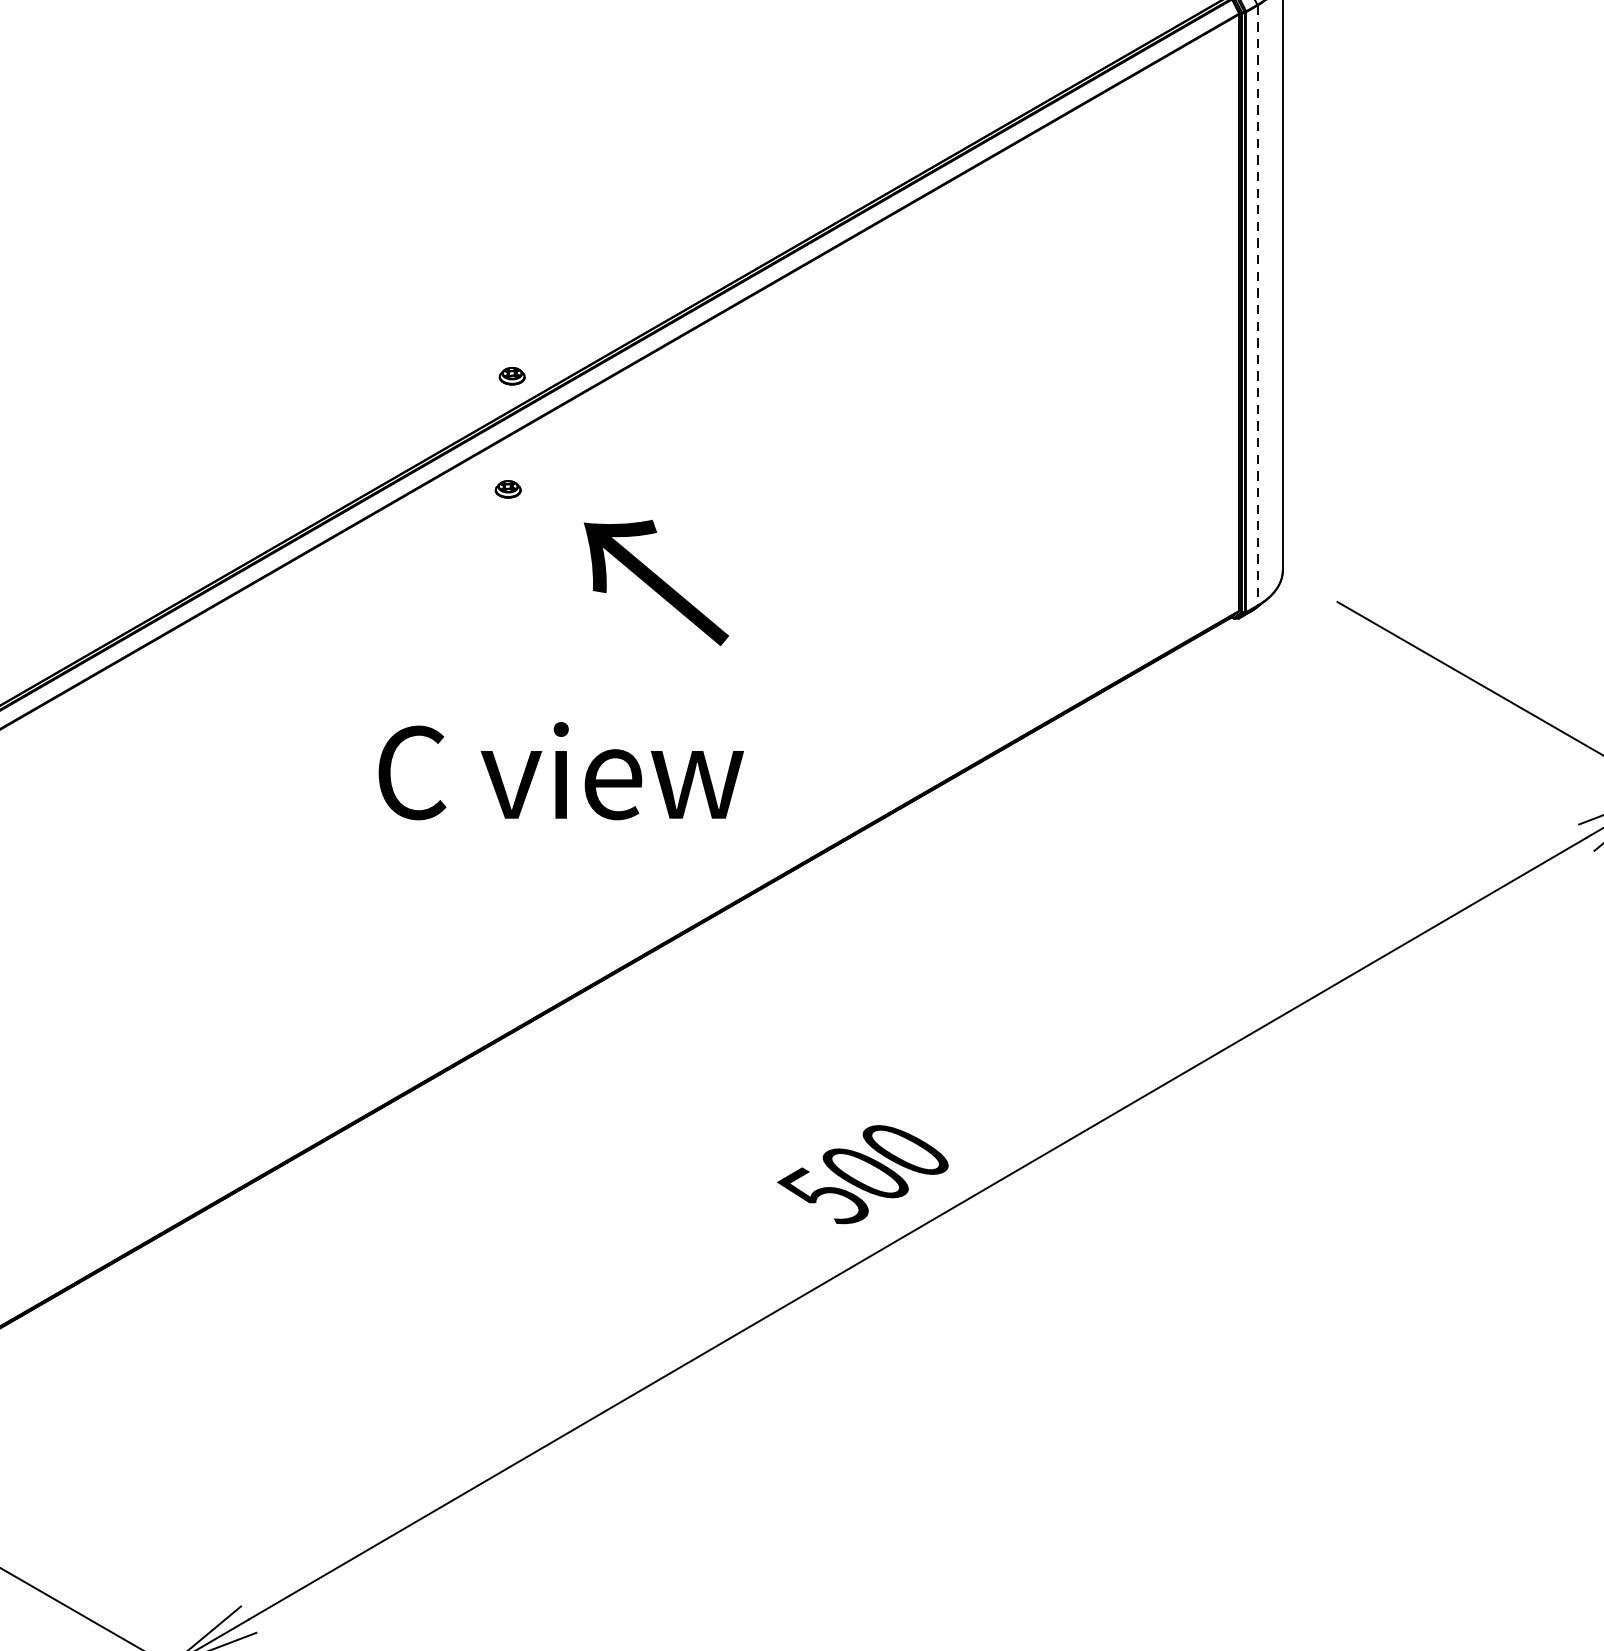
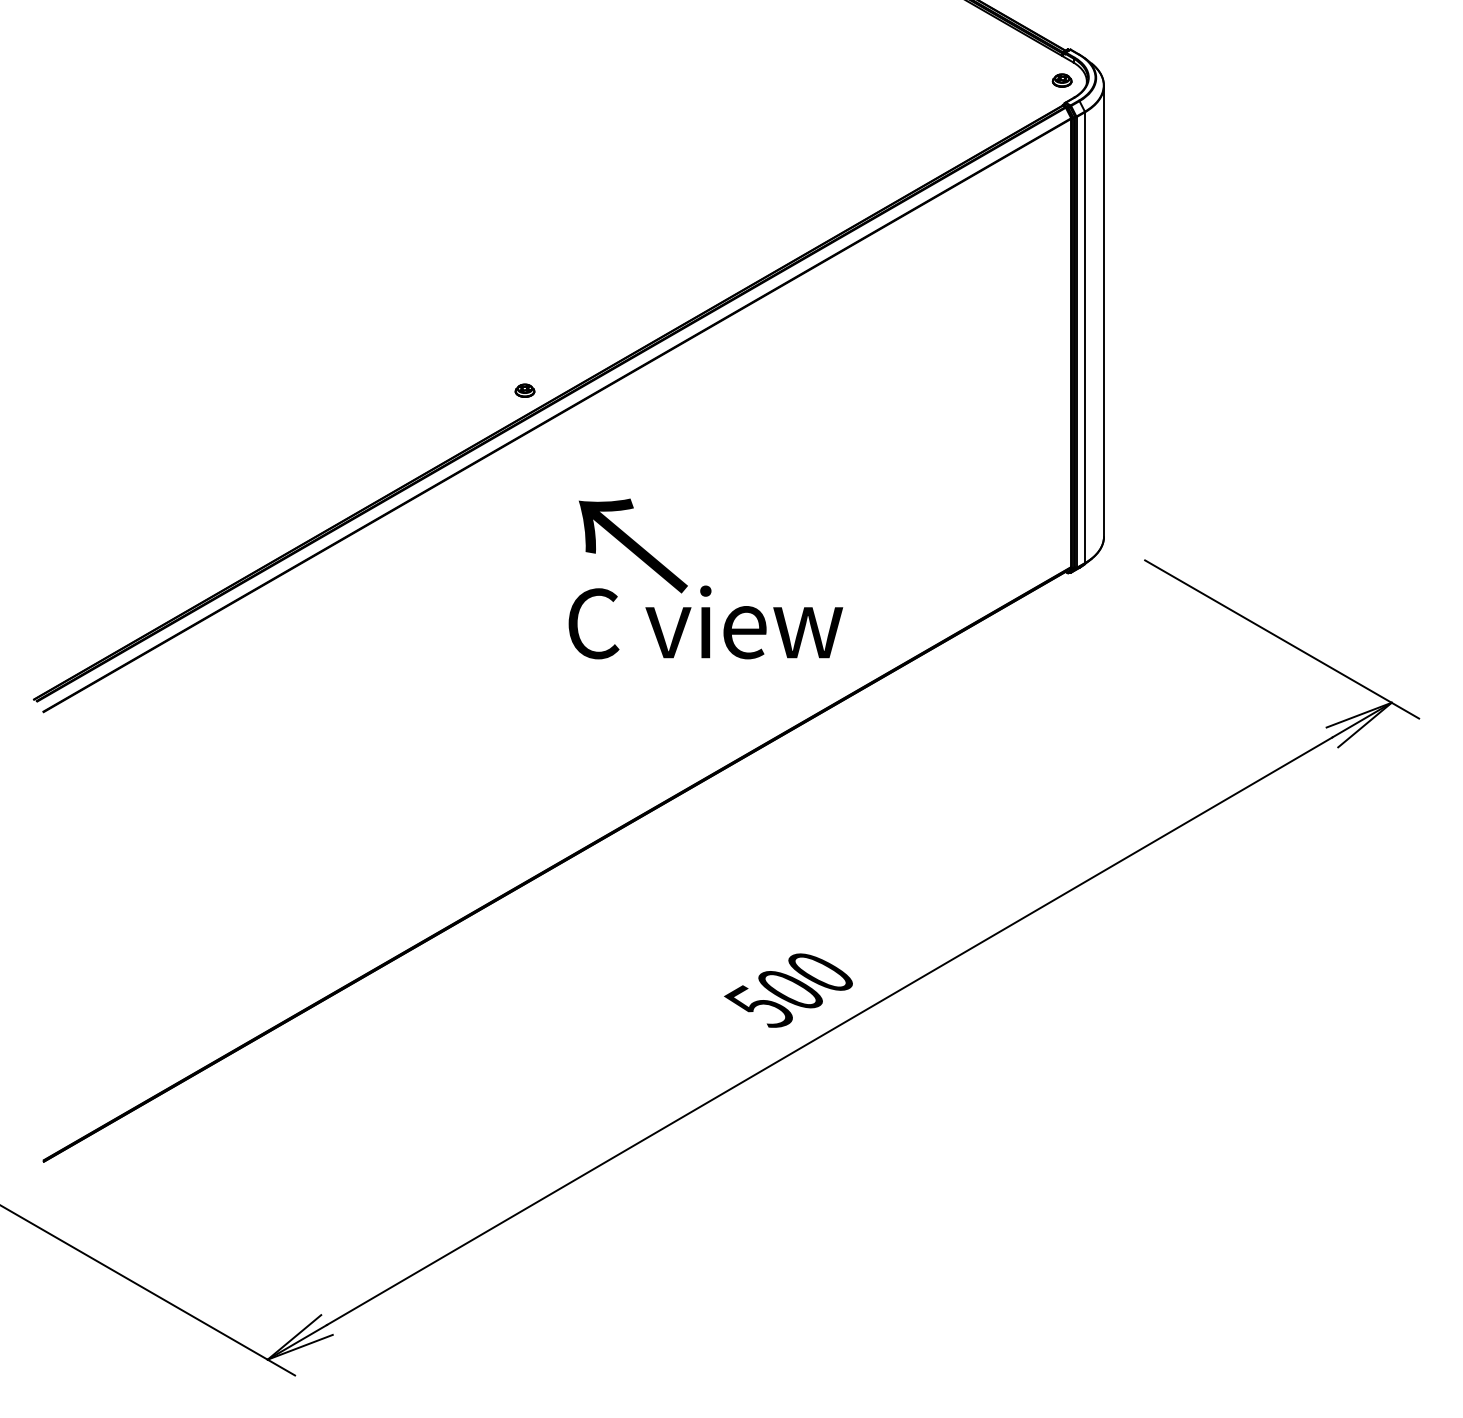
line: (1258, 306) -> (1085, 338), dashed -> solid
part: (507, 489) -> (521, 475), removed
text: (560, 771) -> (705, 622), moved

